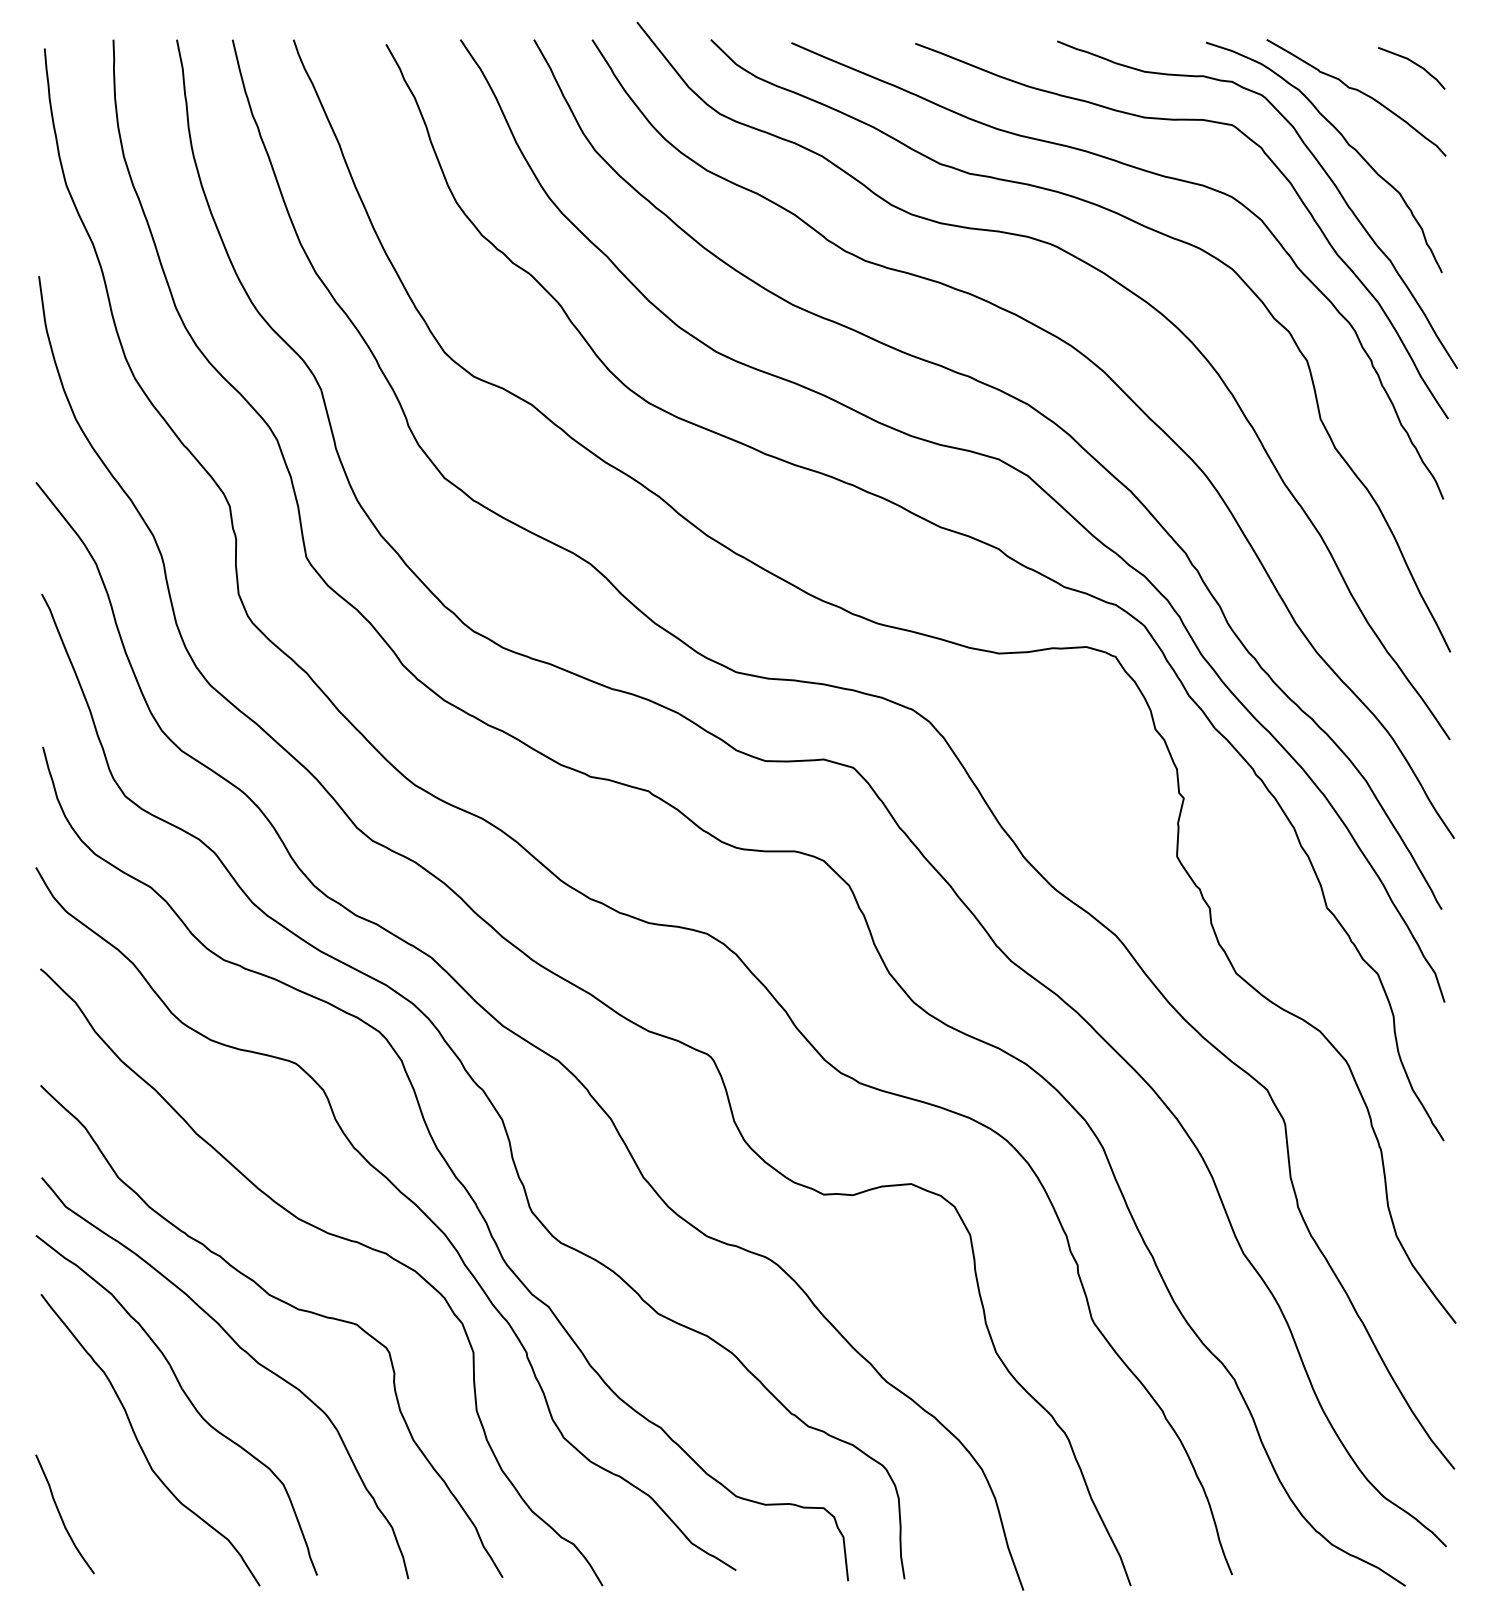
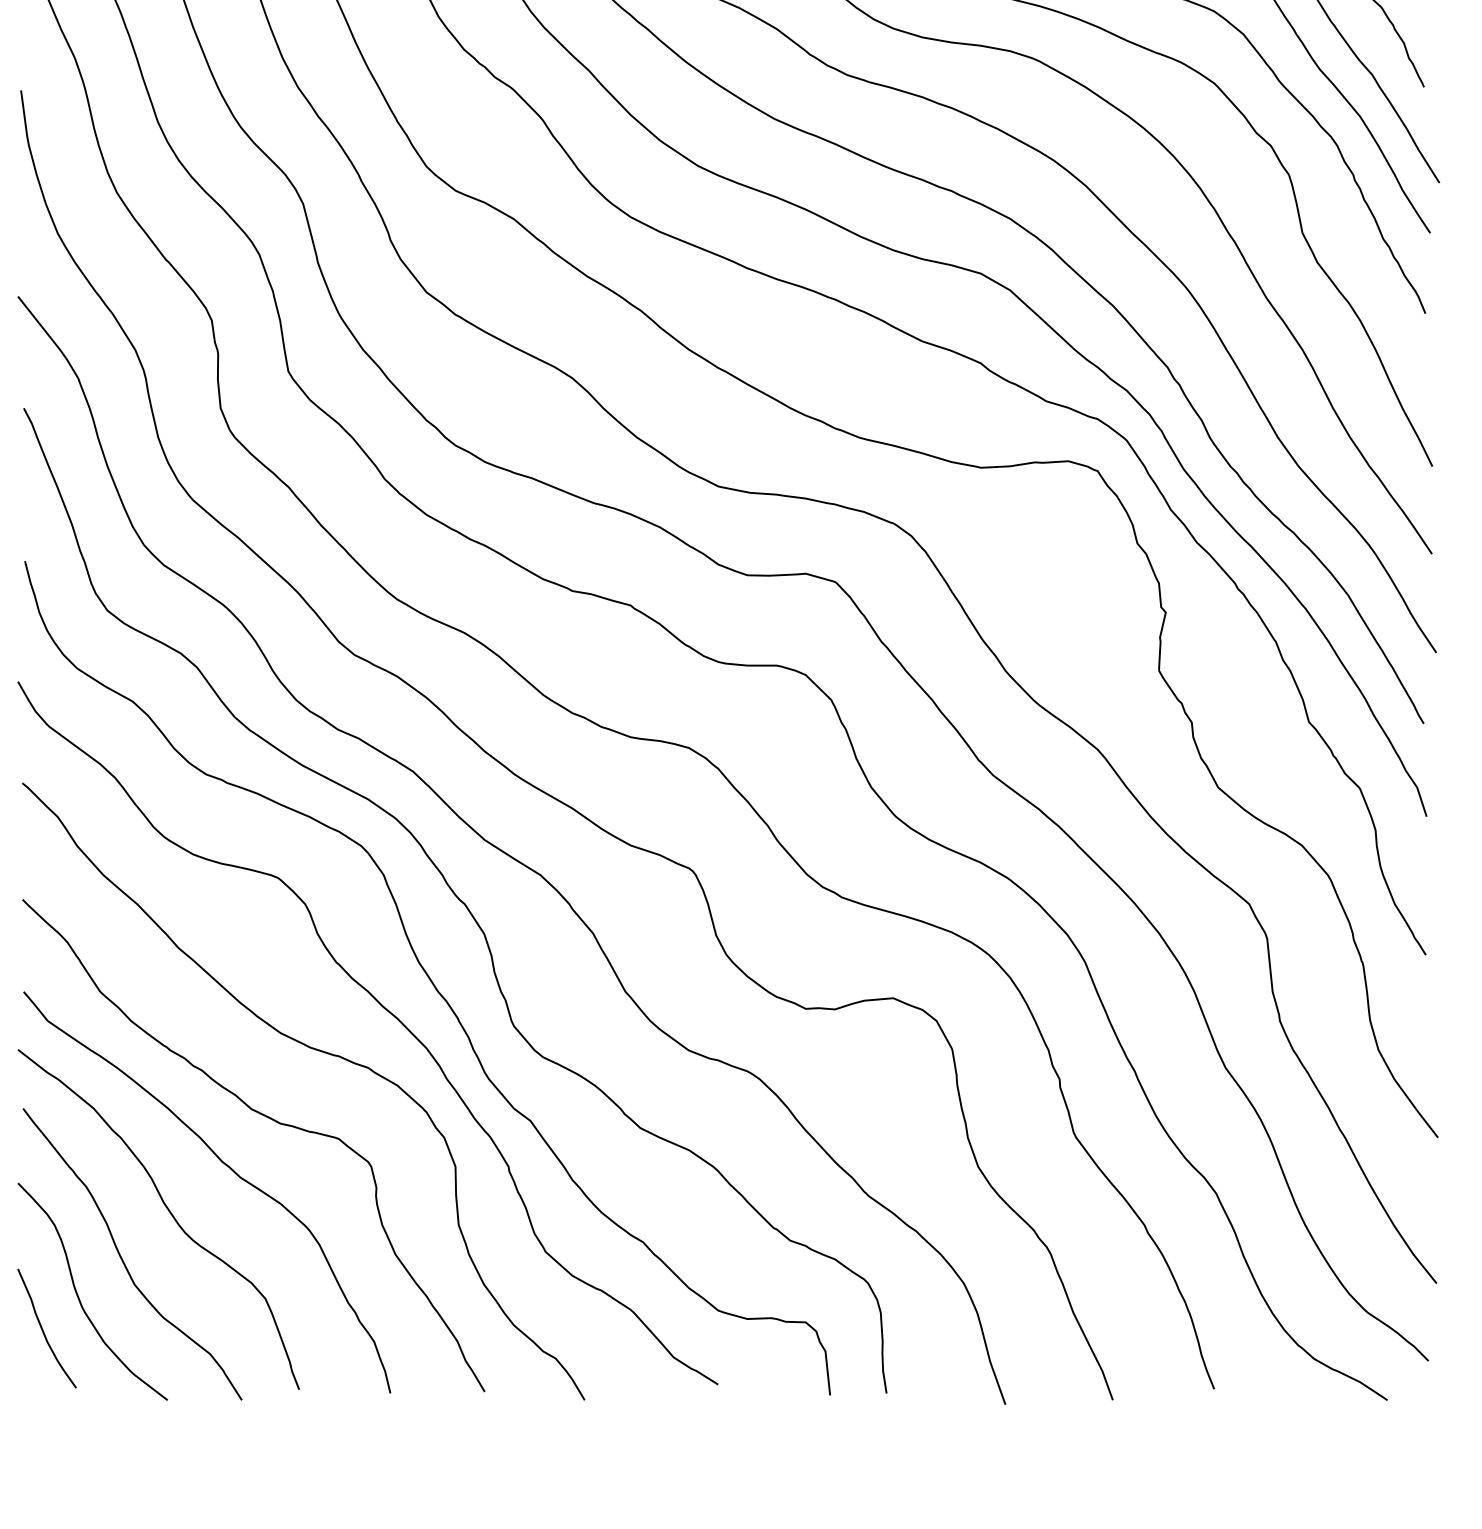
curve: (96, 1480) -> (78, 1294), added

